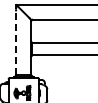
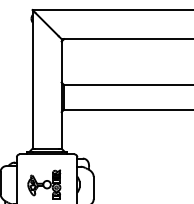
line: (16, 40) -> (32, 80), dashed -> solid

